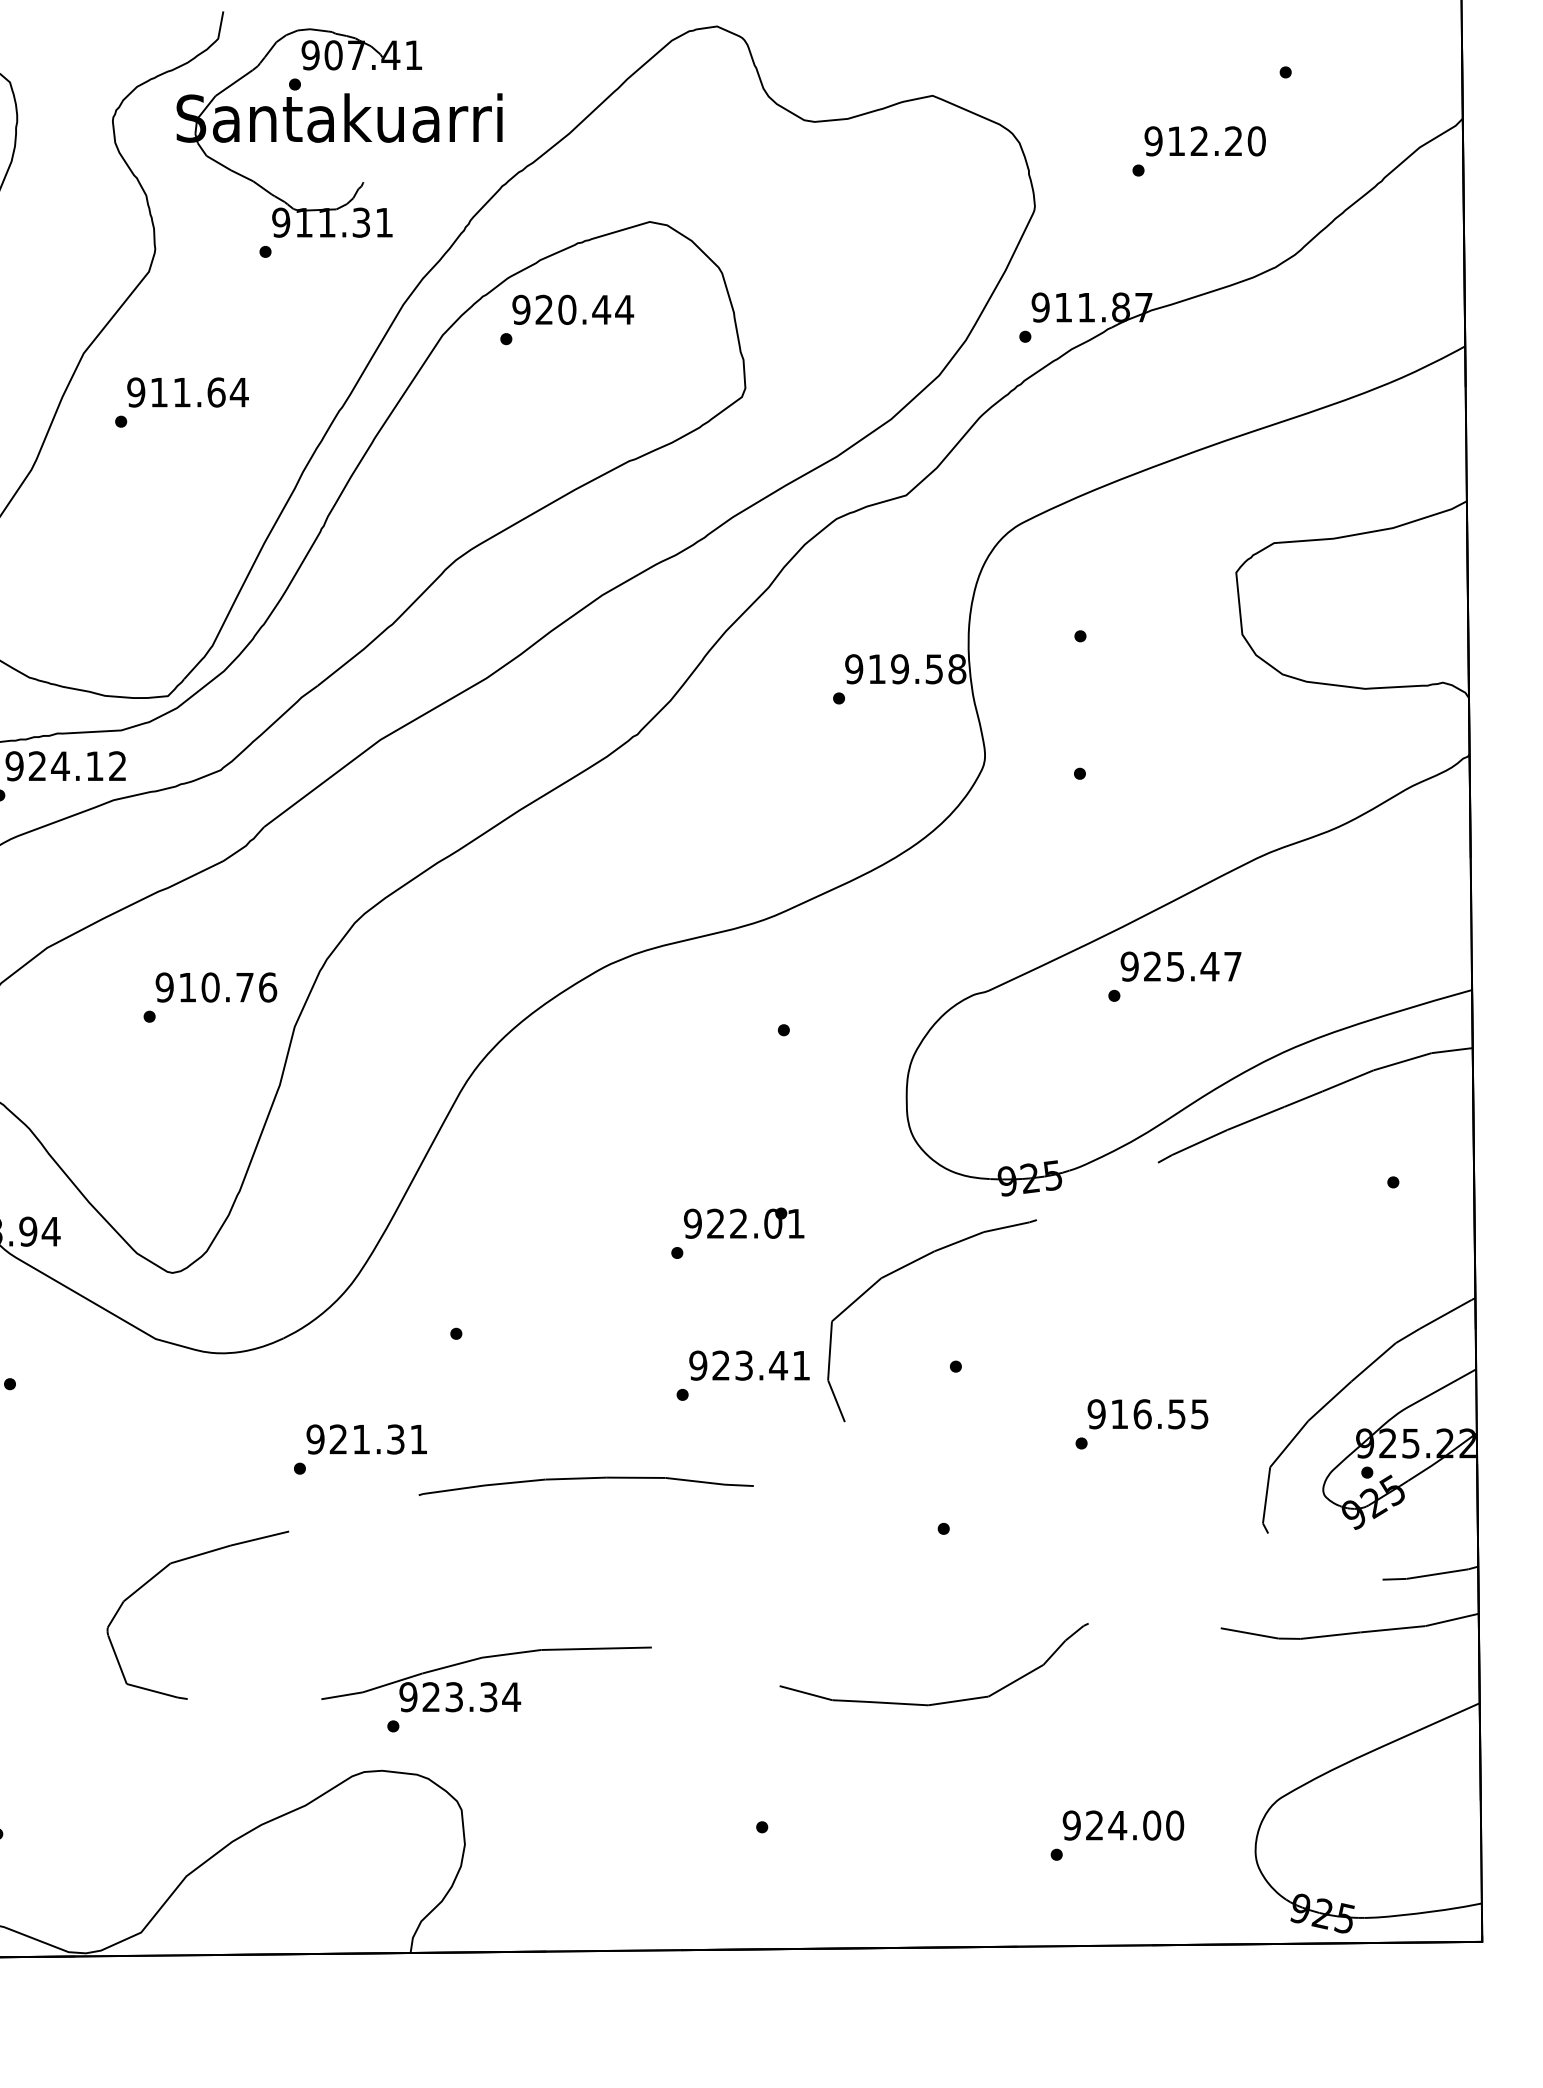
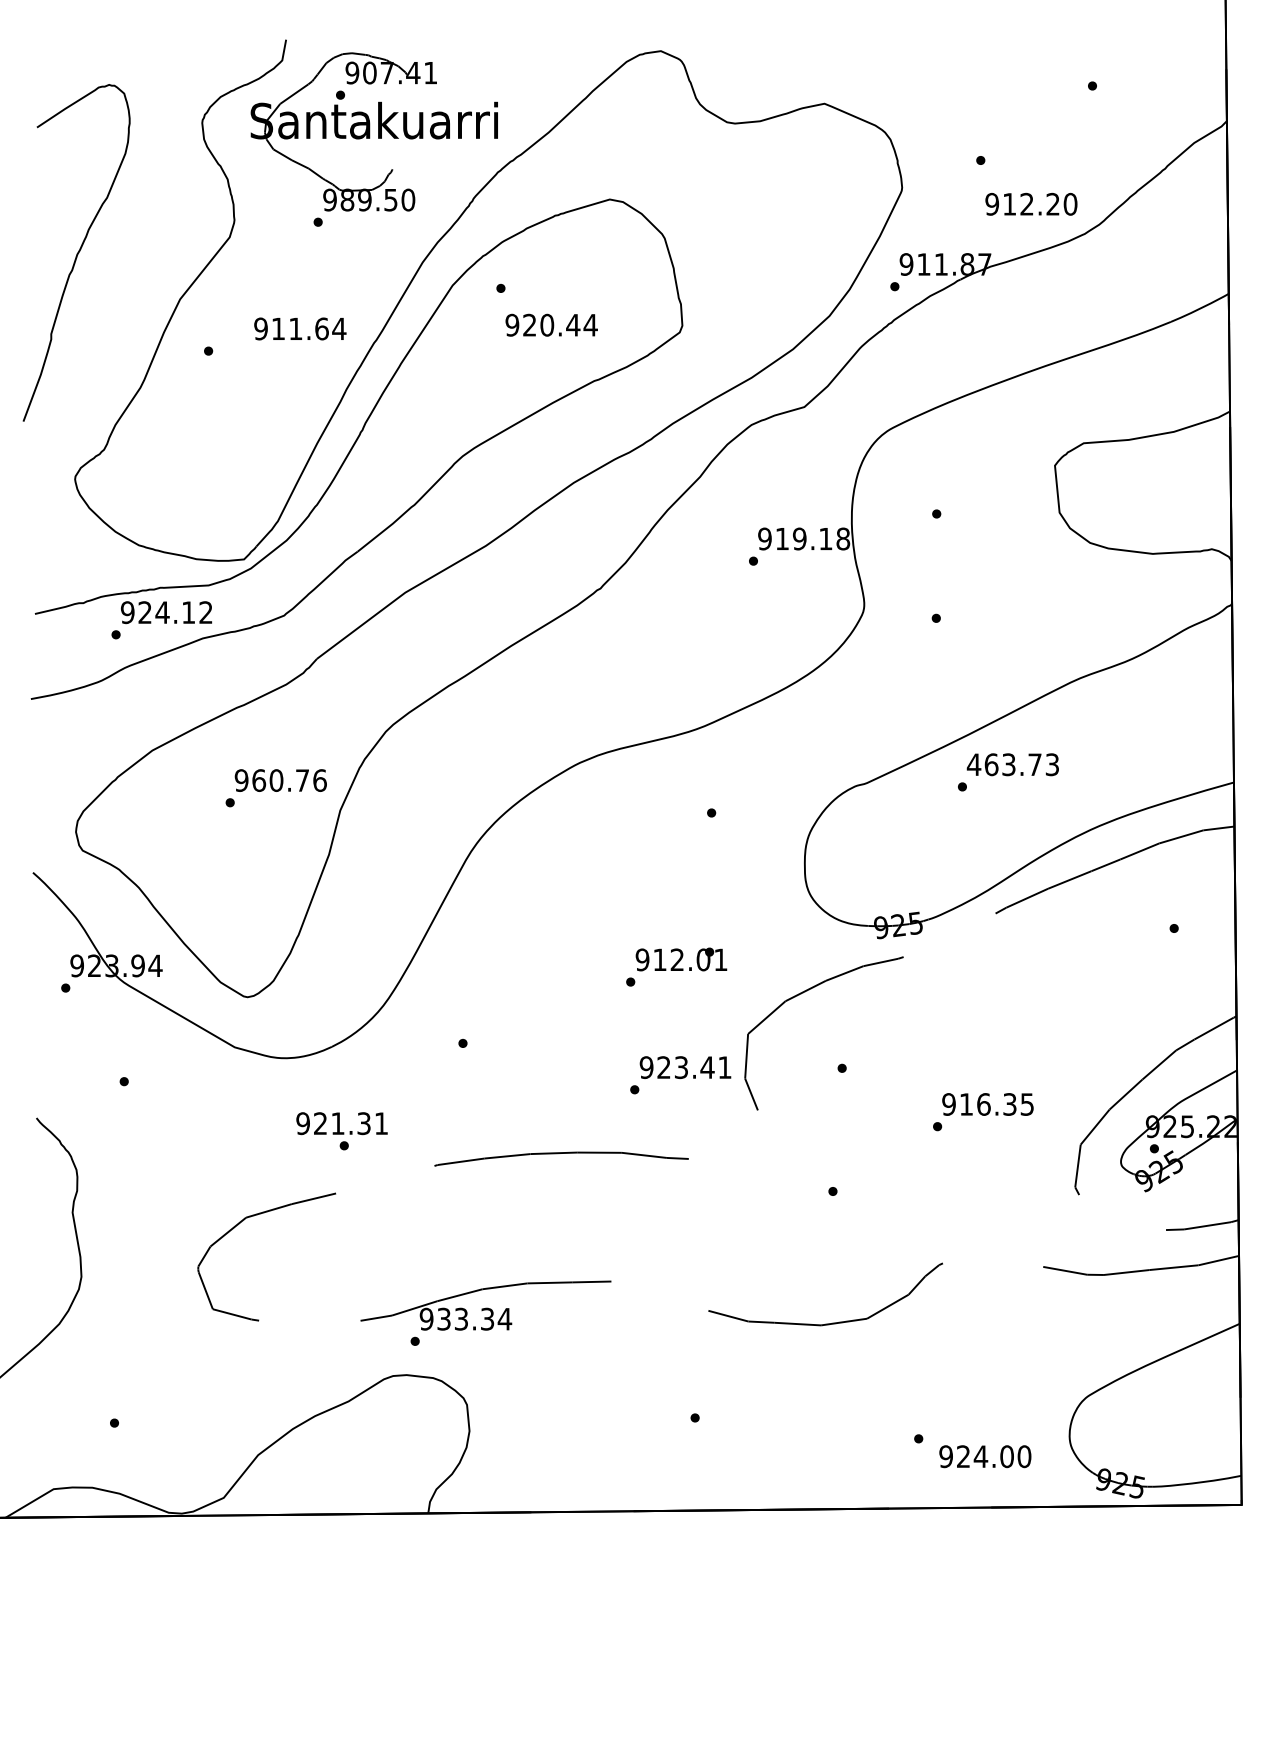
text: (1205, 140) -> (1031, 203), moved
text: (343, 221) -> (377, 199), 911.31 -> 989.50
text: (572, 308) -> (551, 324), moved
text: (188, 391) -> (300, 328), moved
text: (933, 669) -> (825, 539), 919.58 -> 919.18
text: (1180, 966) -> (1012, 764), 925.47 -> 463.73
text: (188, 987) -> (259, 780), 910.76 -> 960.76
text: (715, 1223) -> (659, 959), 922.01 -> 912.01
text: (1177, 1414) -> (1010, 1104), 916.55 -> 916.35
text: (366, 1439) -> (341, 1123), moved
text: (430, 1697) -> (443, 1319), 923.34 -> 933.34
text: (1123, 1825) -> (985, 1456), moved

